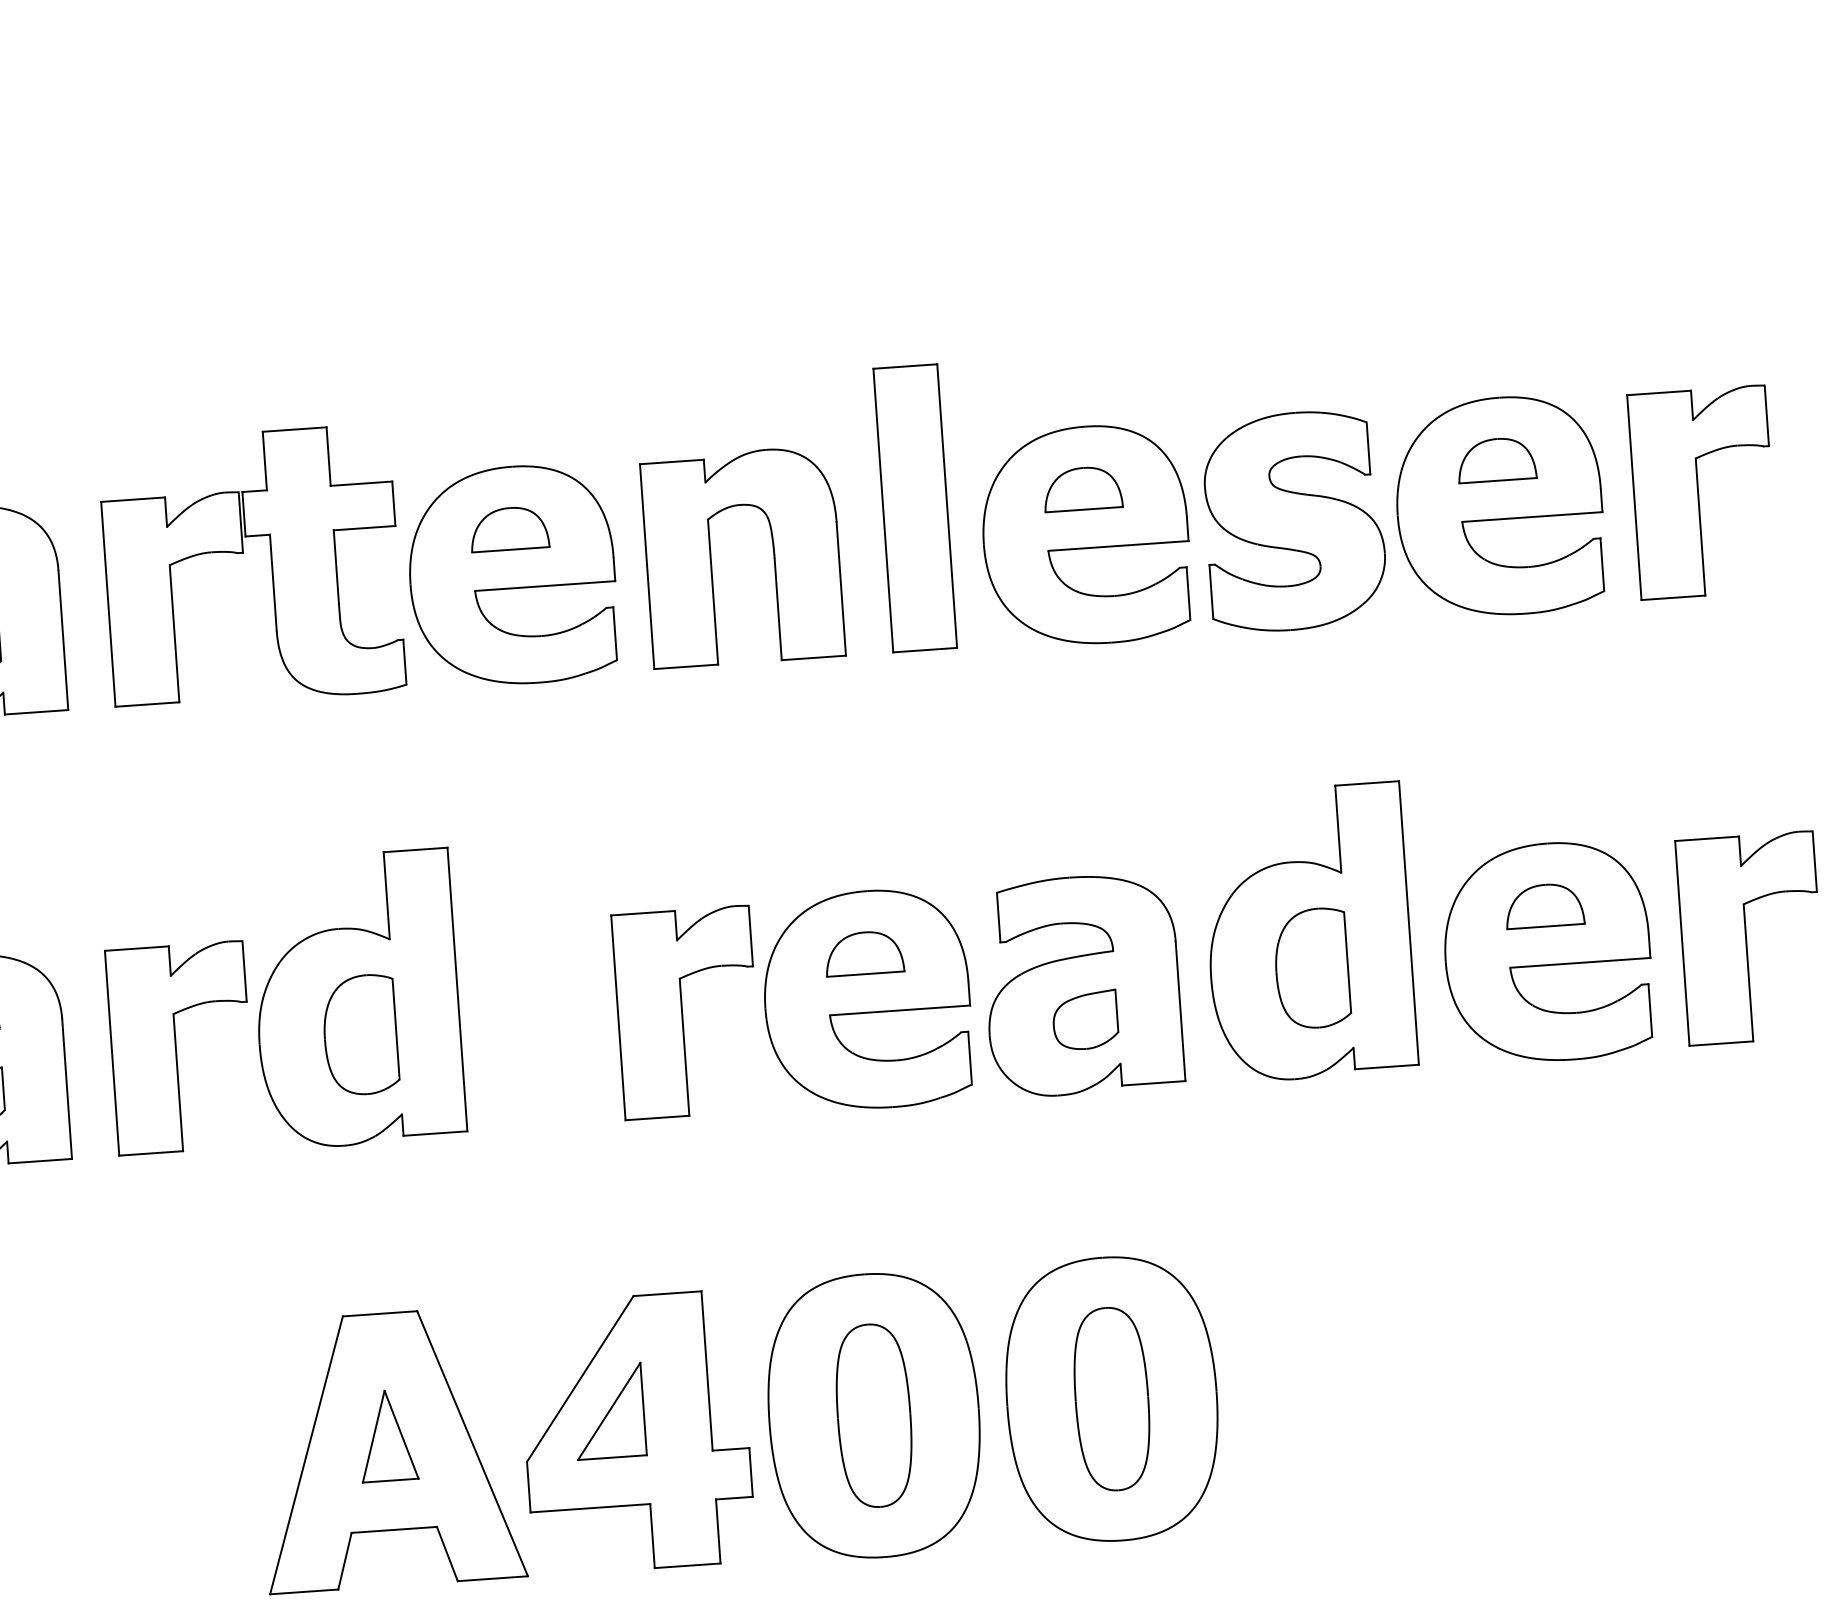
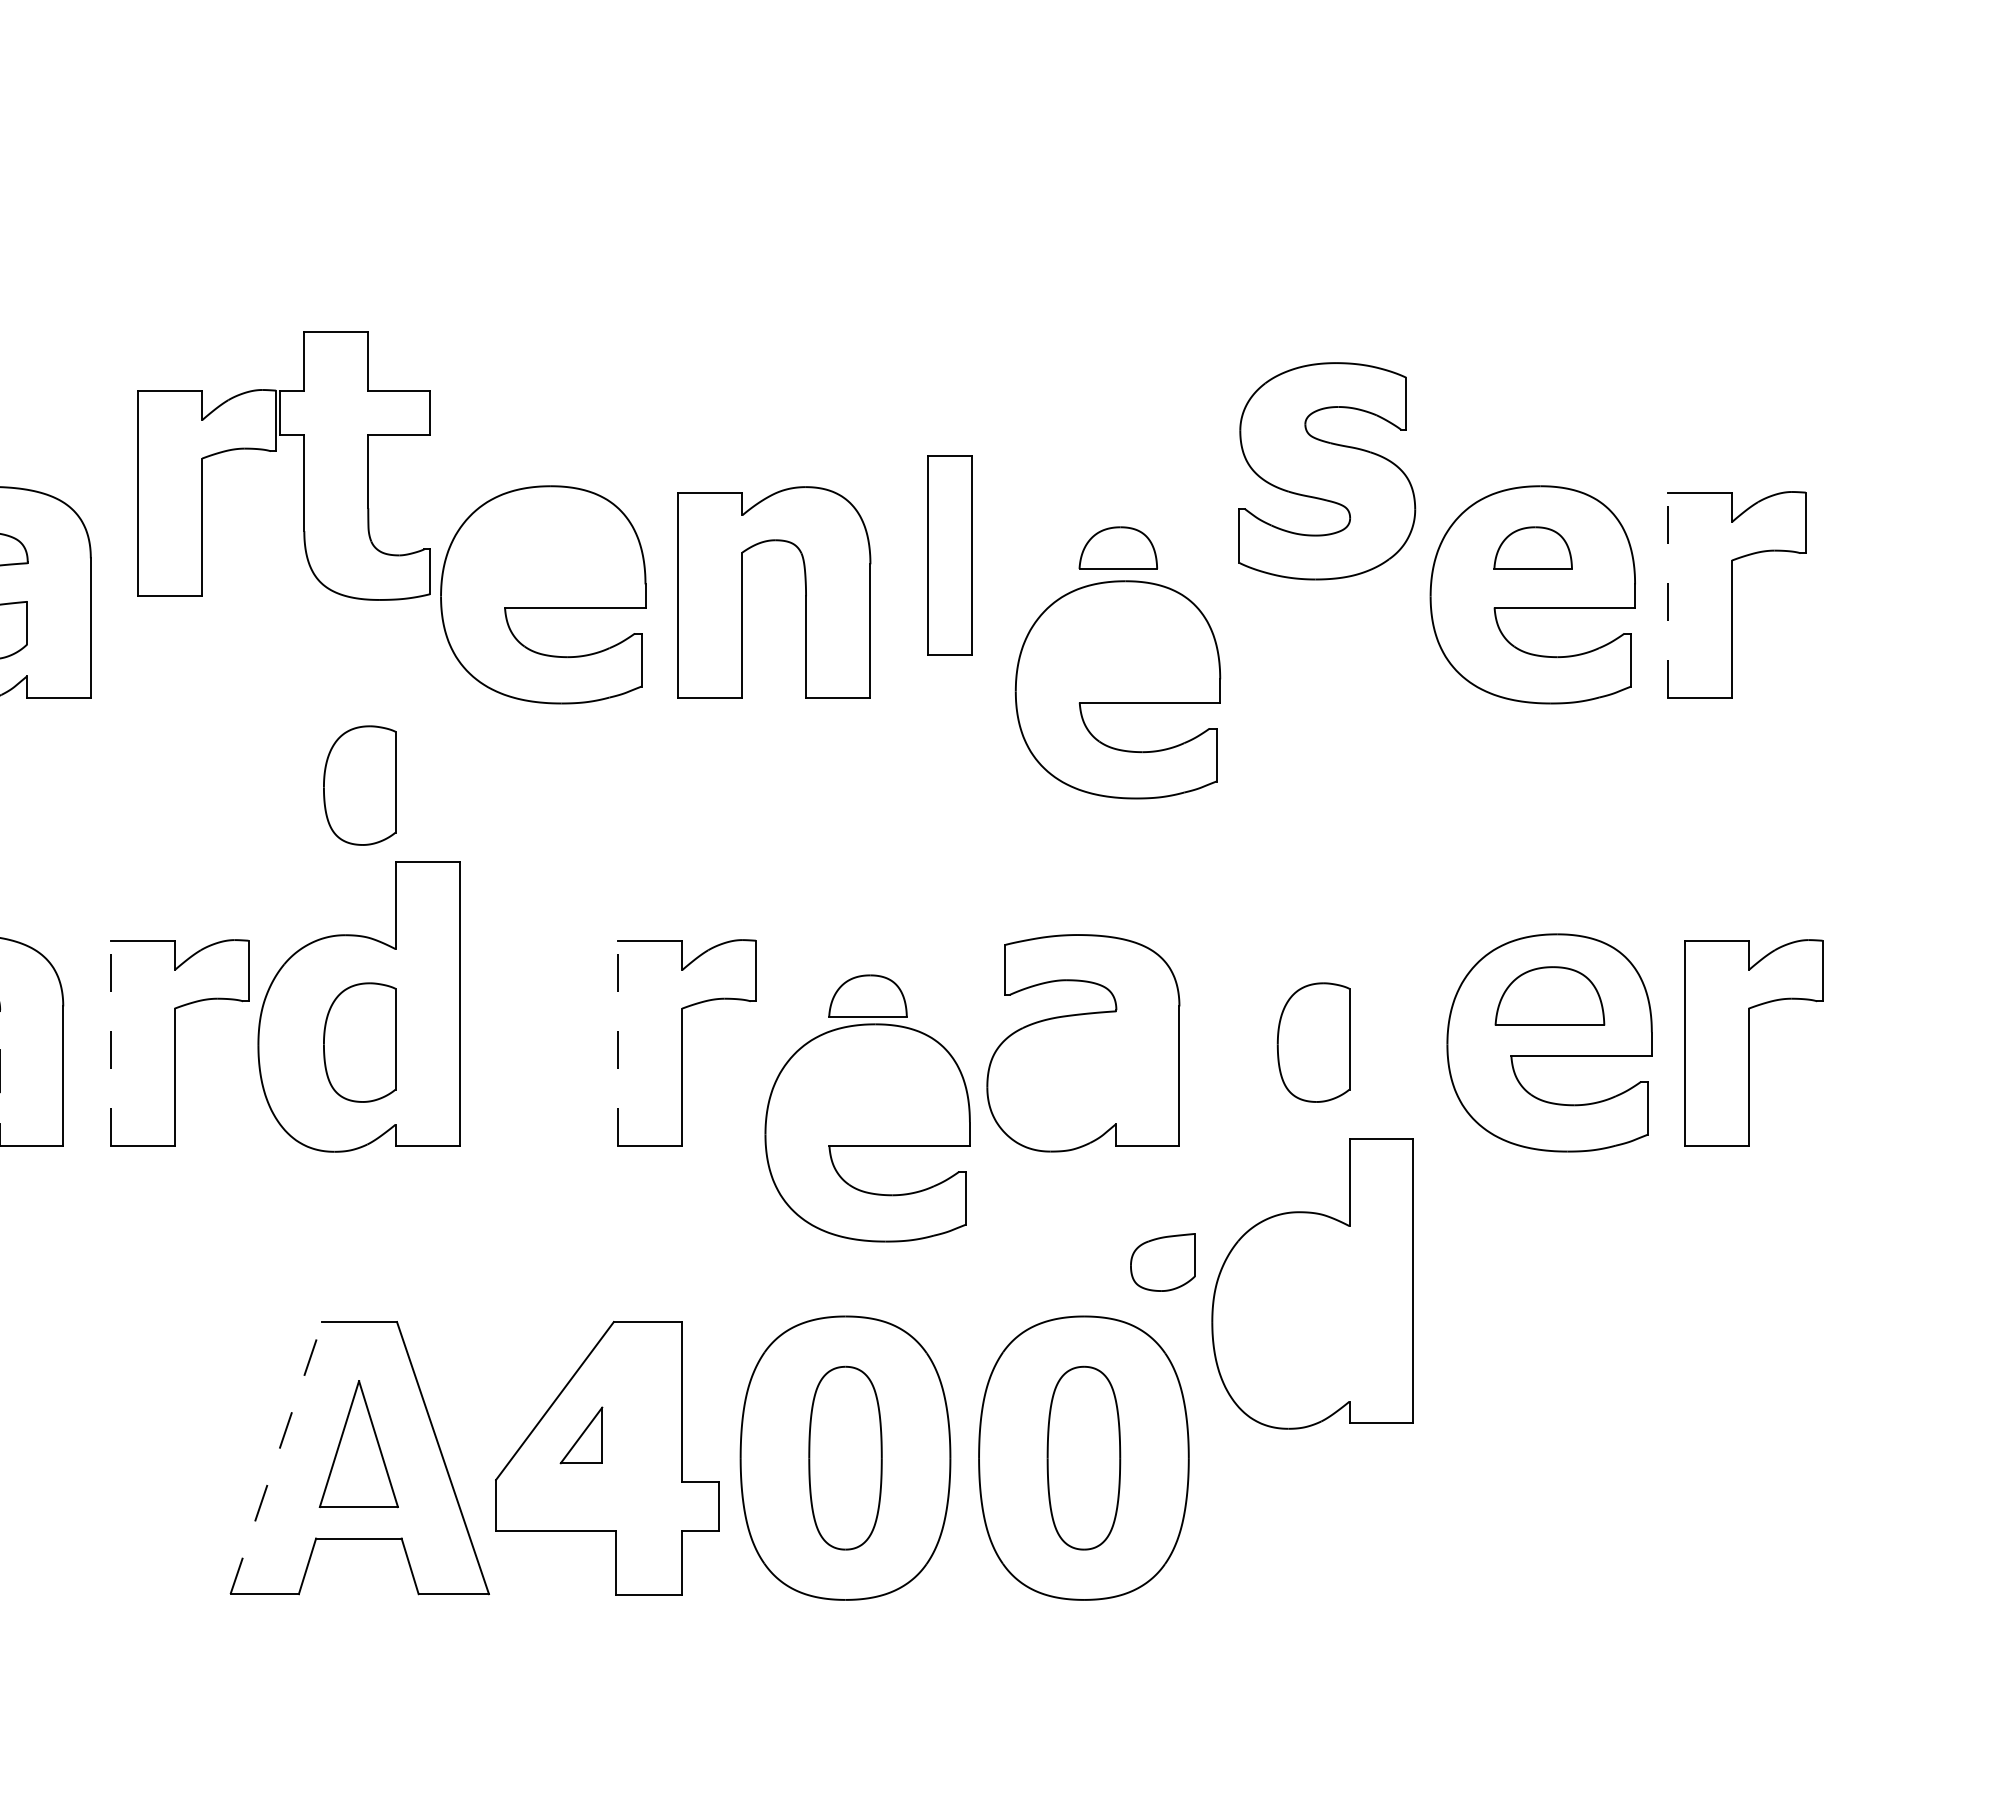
line: (1633, 497) -> (1667, 595), solid -> dashed
part: (914, 508) -> (949, 555), size x0.7
part: (1294, 521) -> (1327, 471), moved
part: (509, 528) -> (543, 547), removed
part: (1085, 535) -> (1117, 689), moved
part: (243, 552) -> (276, 451), moved
part: (342, 778) -> (359, 785), added
part: (1544, 905) -> (1549, 995), size x1.4
part: (1308, 932) -> (1312, 1283), moved
part: (867, 999) -> (867, 1132), moved
line: (618, 1017) -> (618, 1043), solid -> dashed
part: (1085, 1020) -> (1162, 1262), moved
line: (111, 1053) -> (110, 1043), solid -> dashed
part: (609, 1411) -> (581, 1435), size x0.6
part: (387, 1436) -> (358, 1444), size x1.4
line: (306, 1455) -> (276, 1458), solid -> dashed

